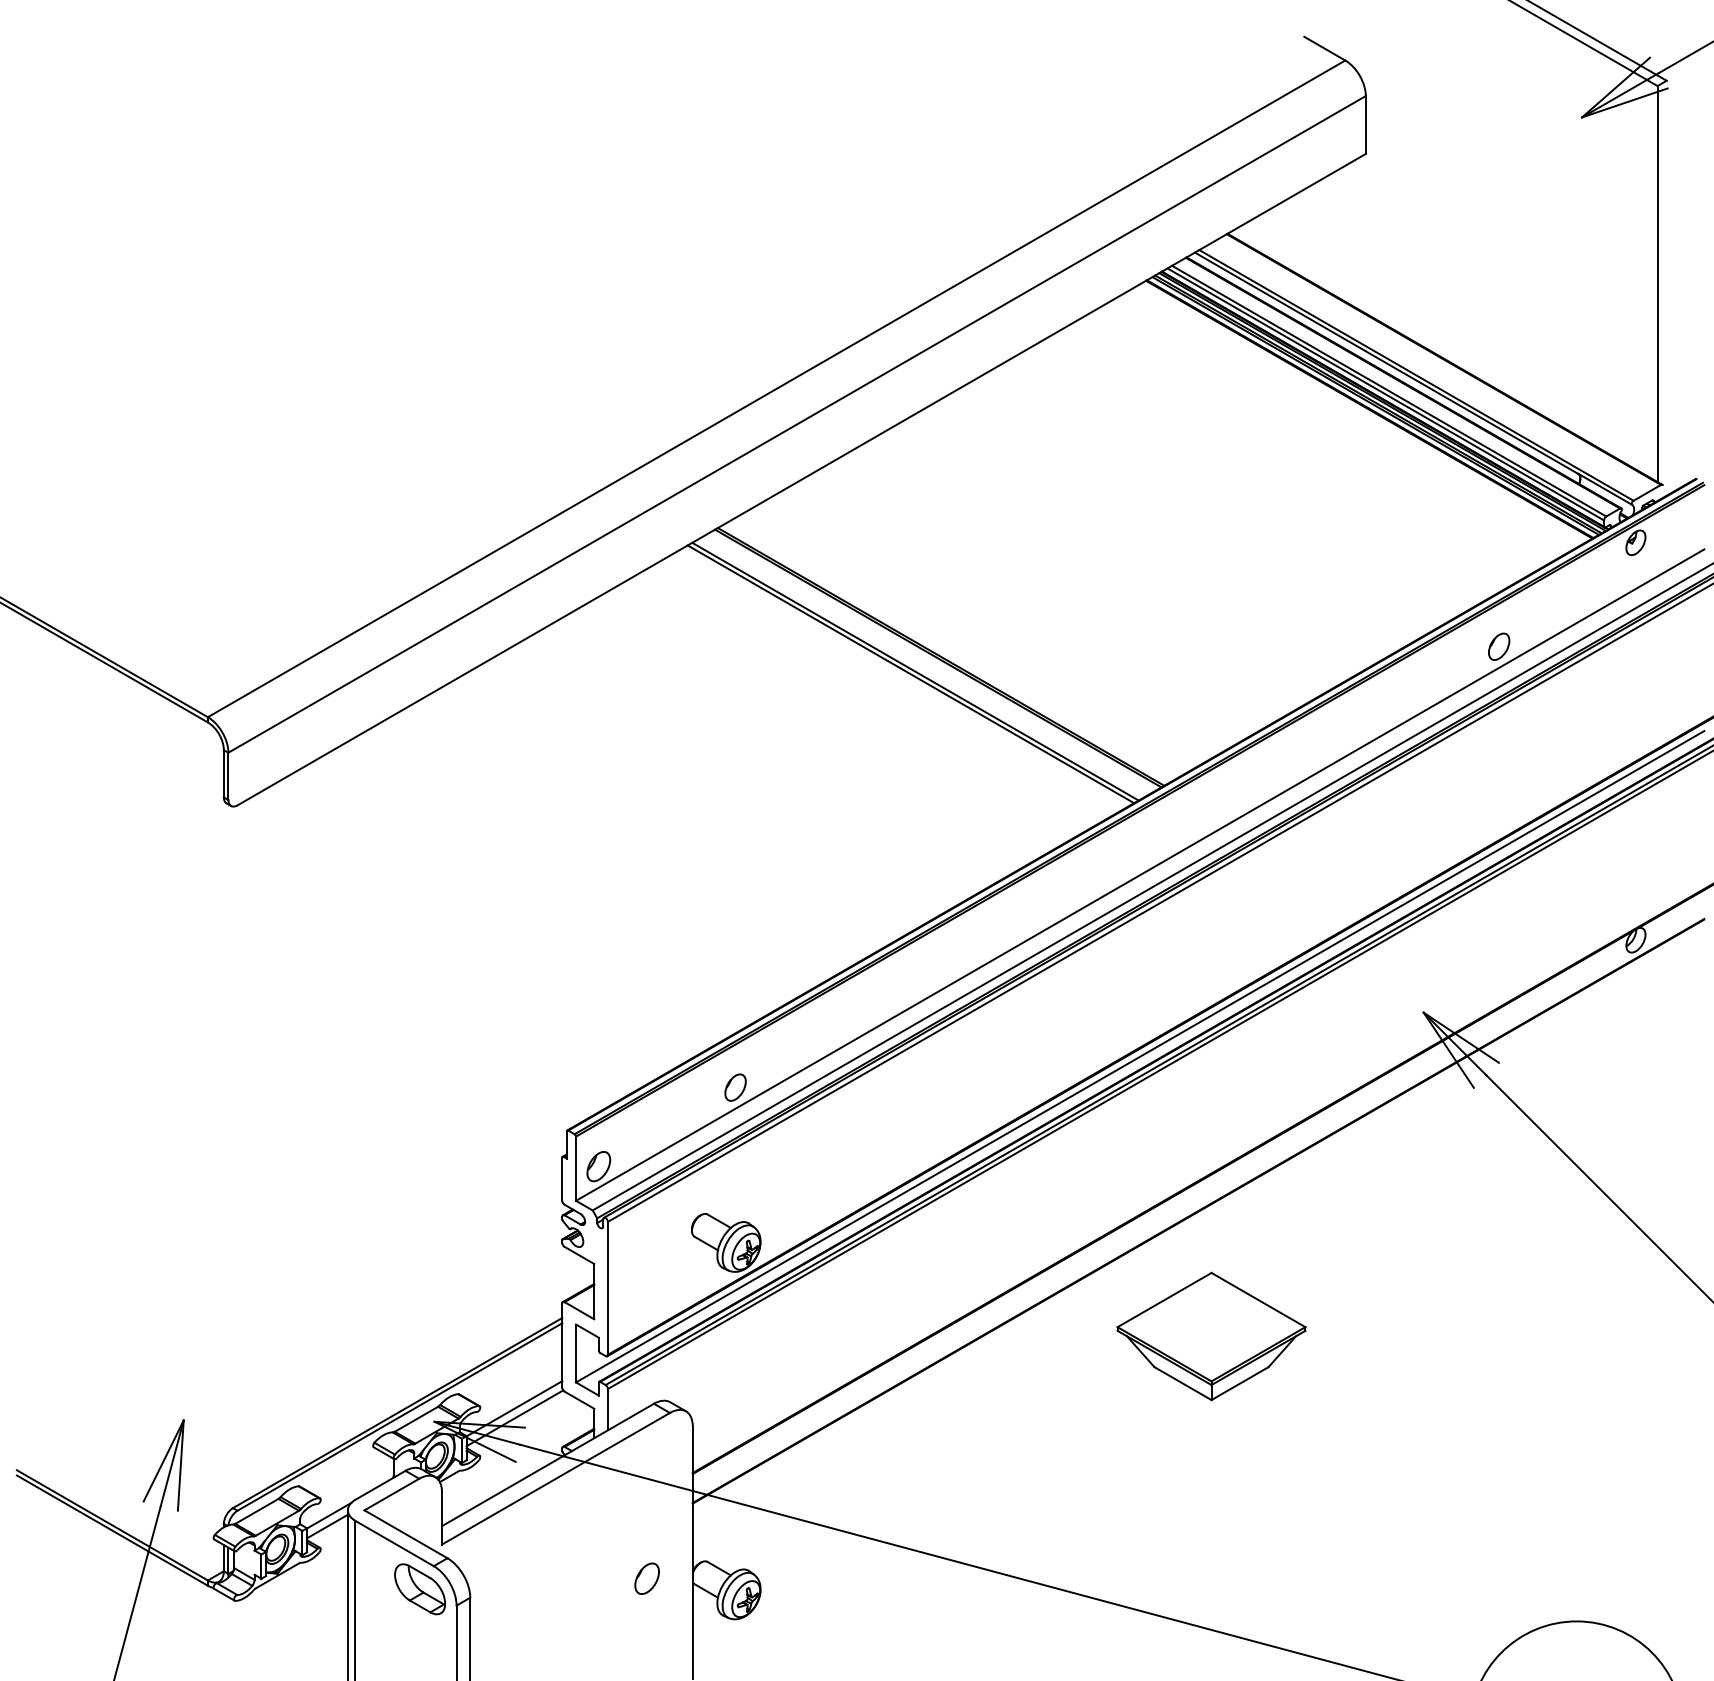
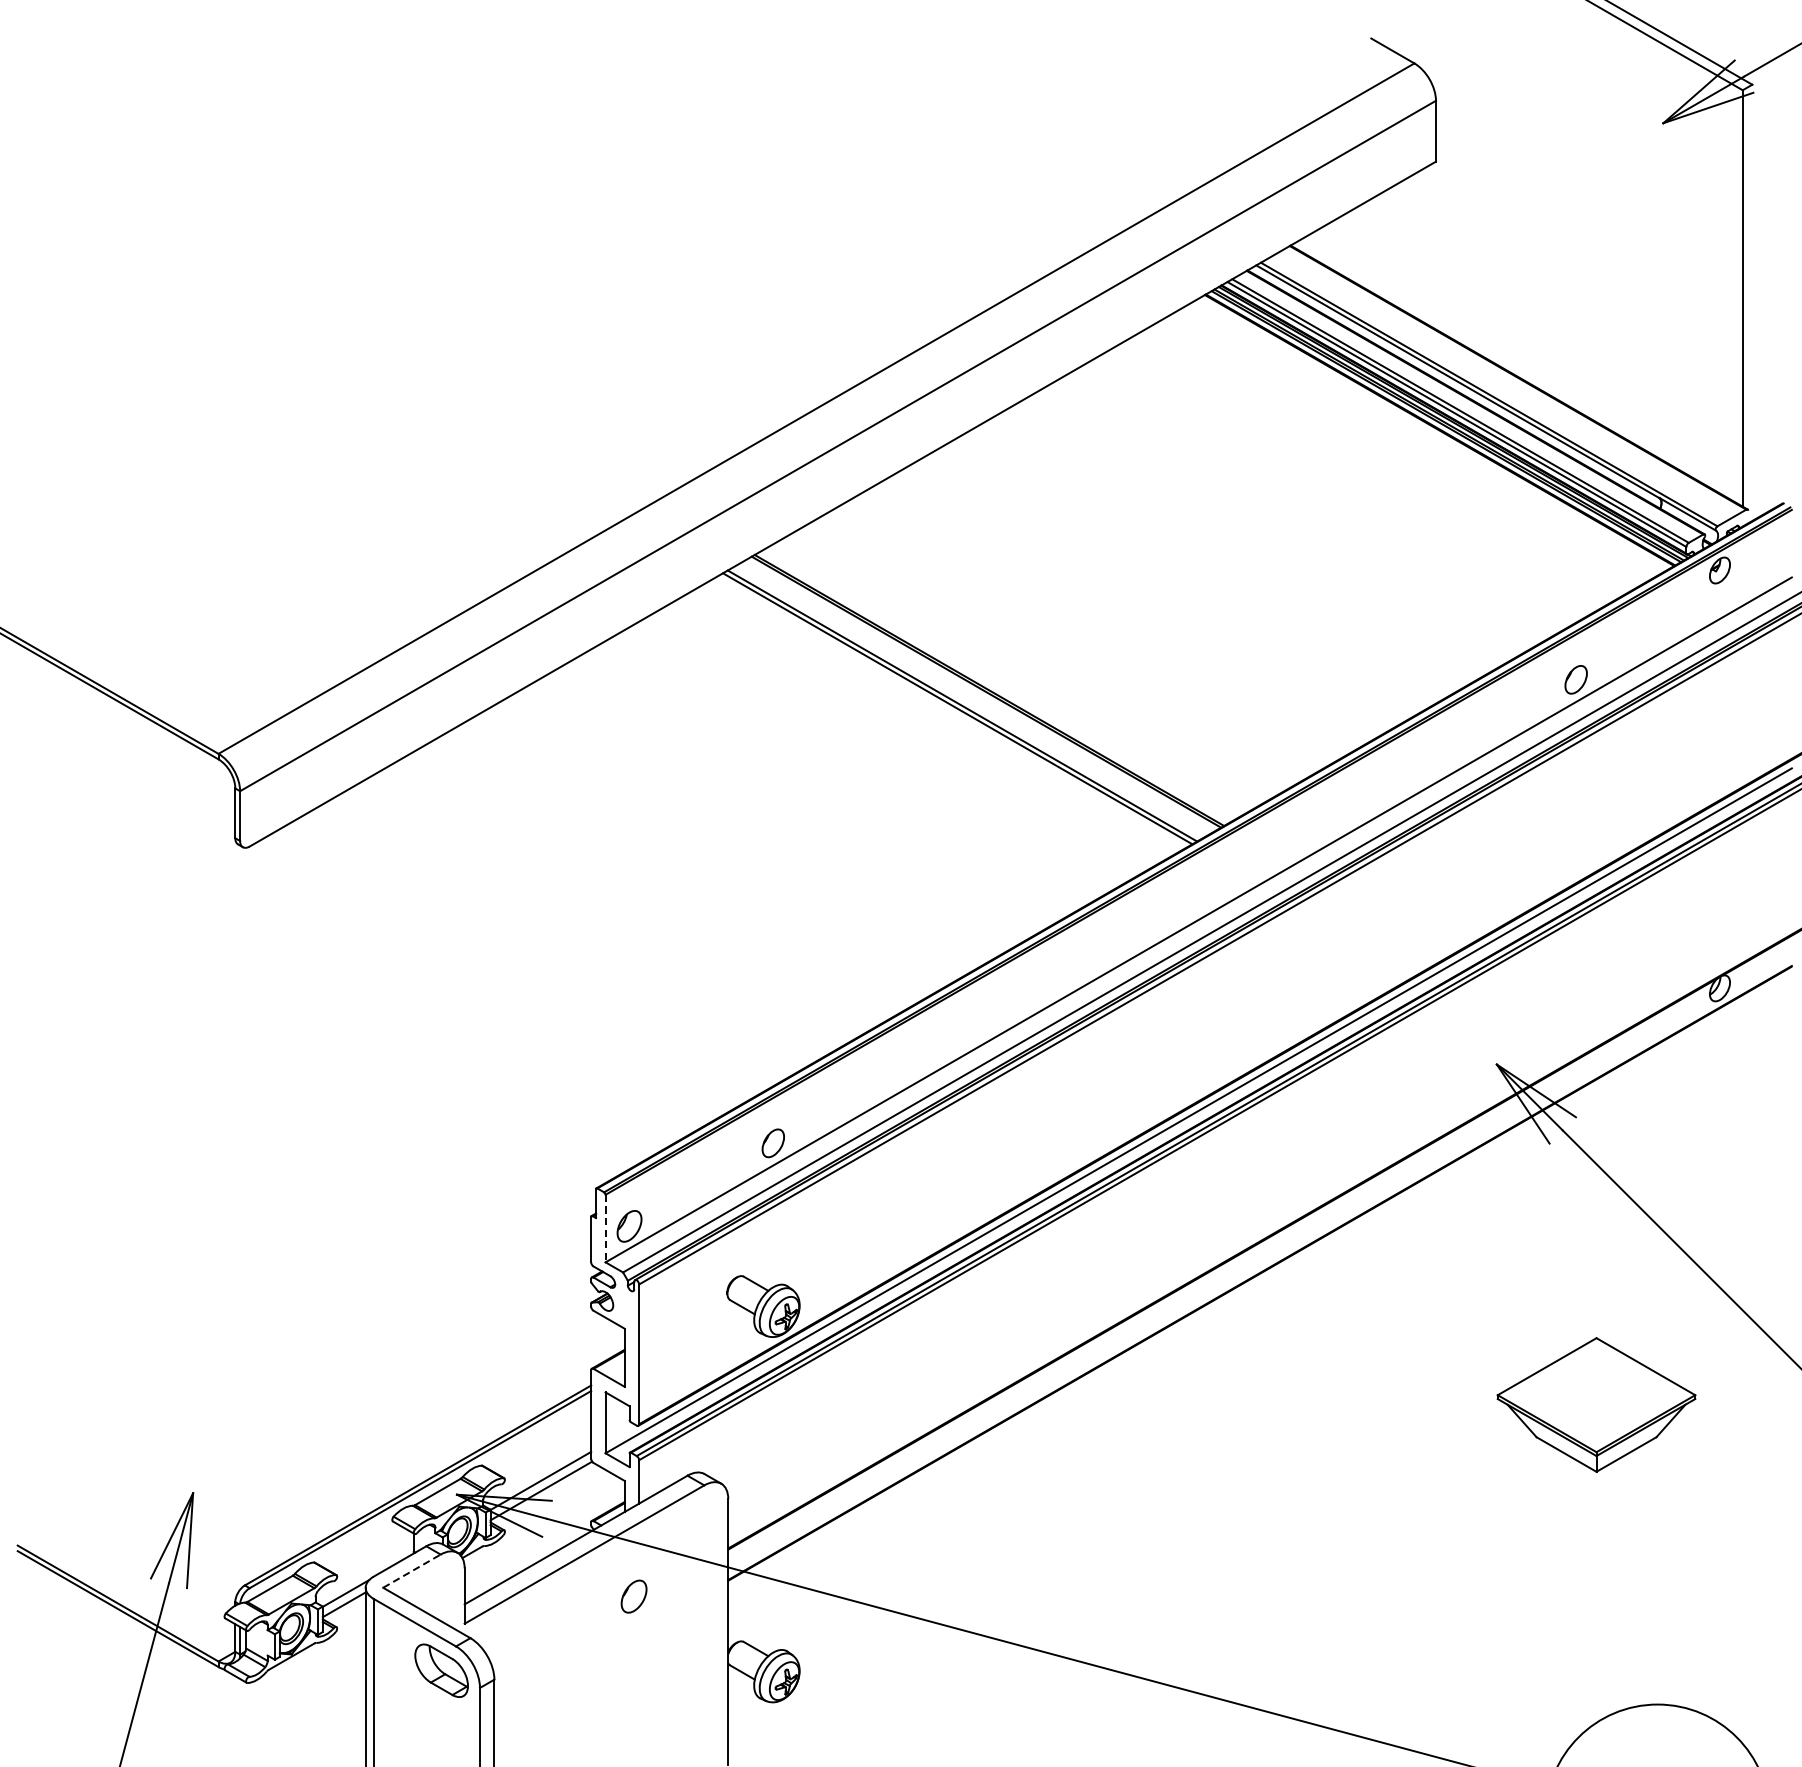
line: (576, 1169) -> (606, 1229), solid -> dashed
part: (1211, 1336) -> (1596, 1404), moved
line: (391, 1494) -> (411, 1571), solid -> dashed
part: (646, 1578) -> (633, 1596), moved

